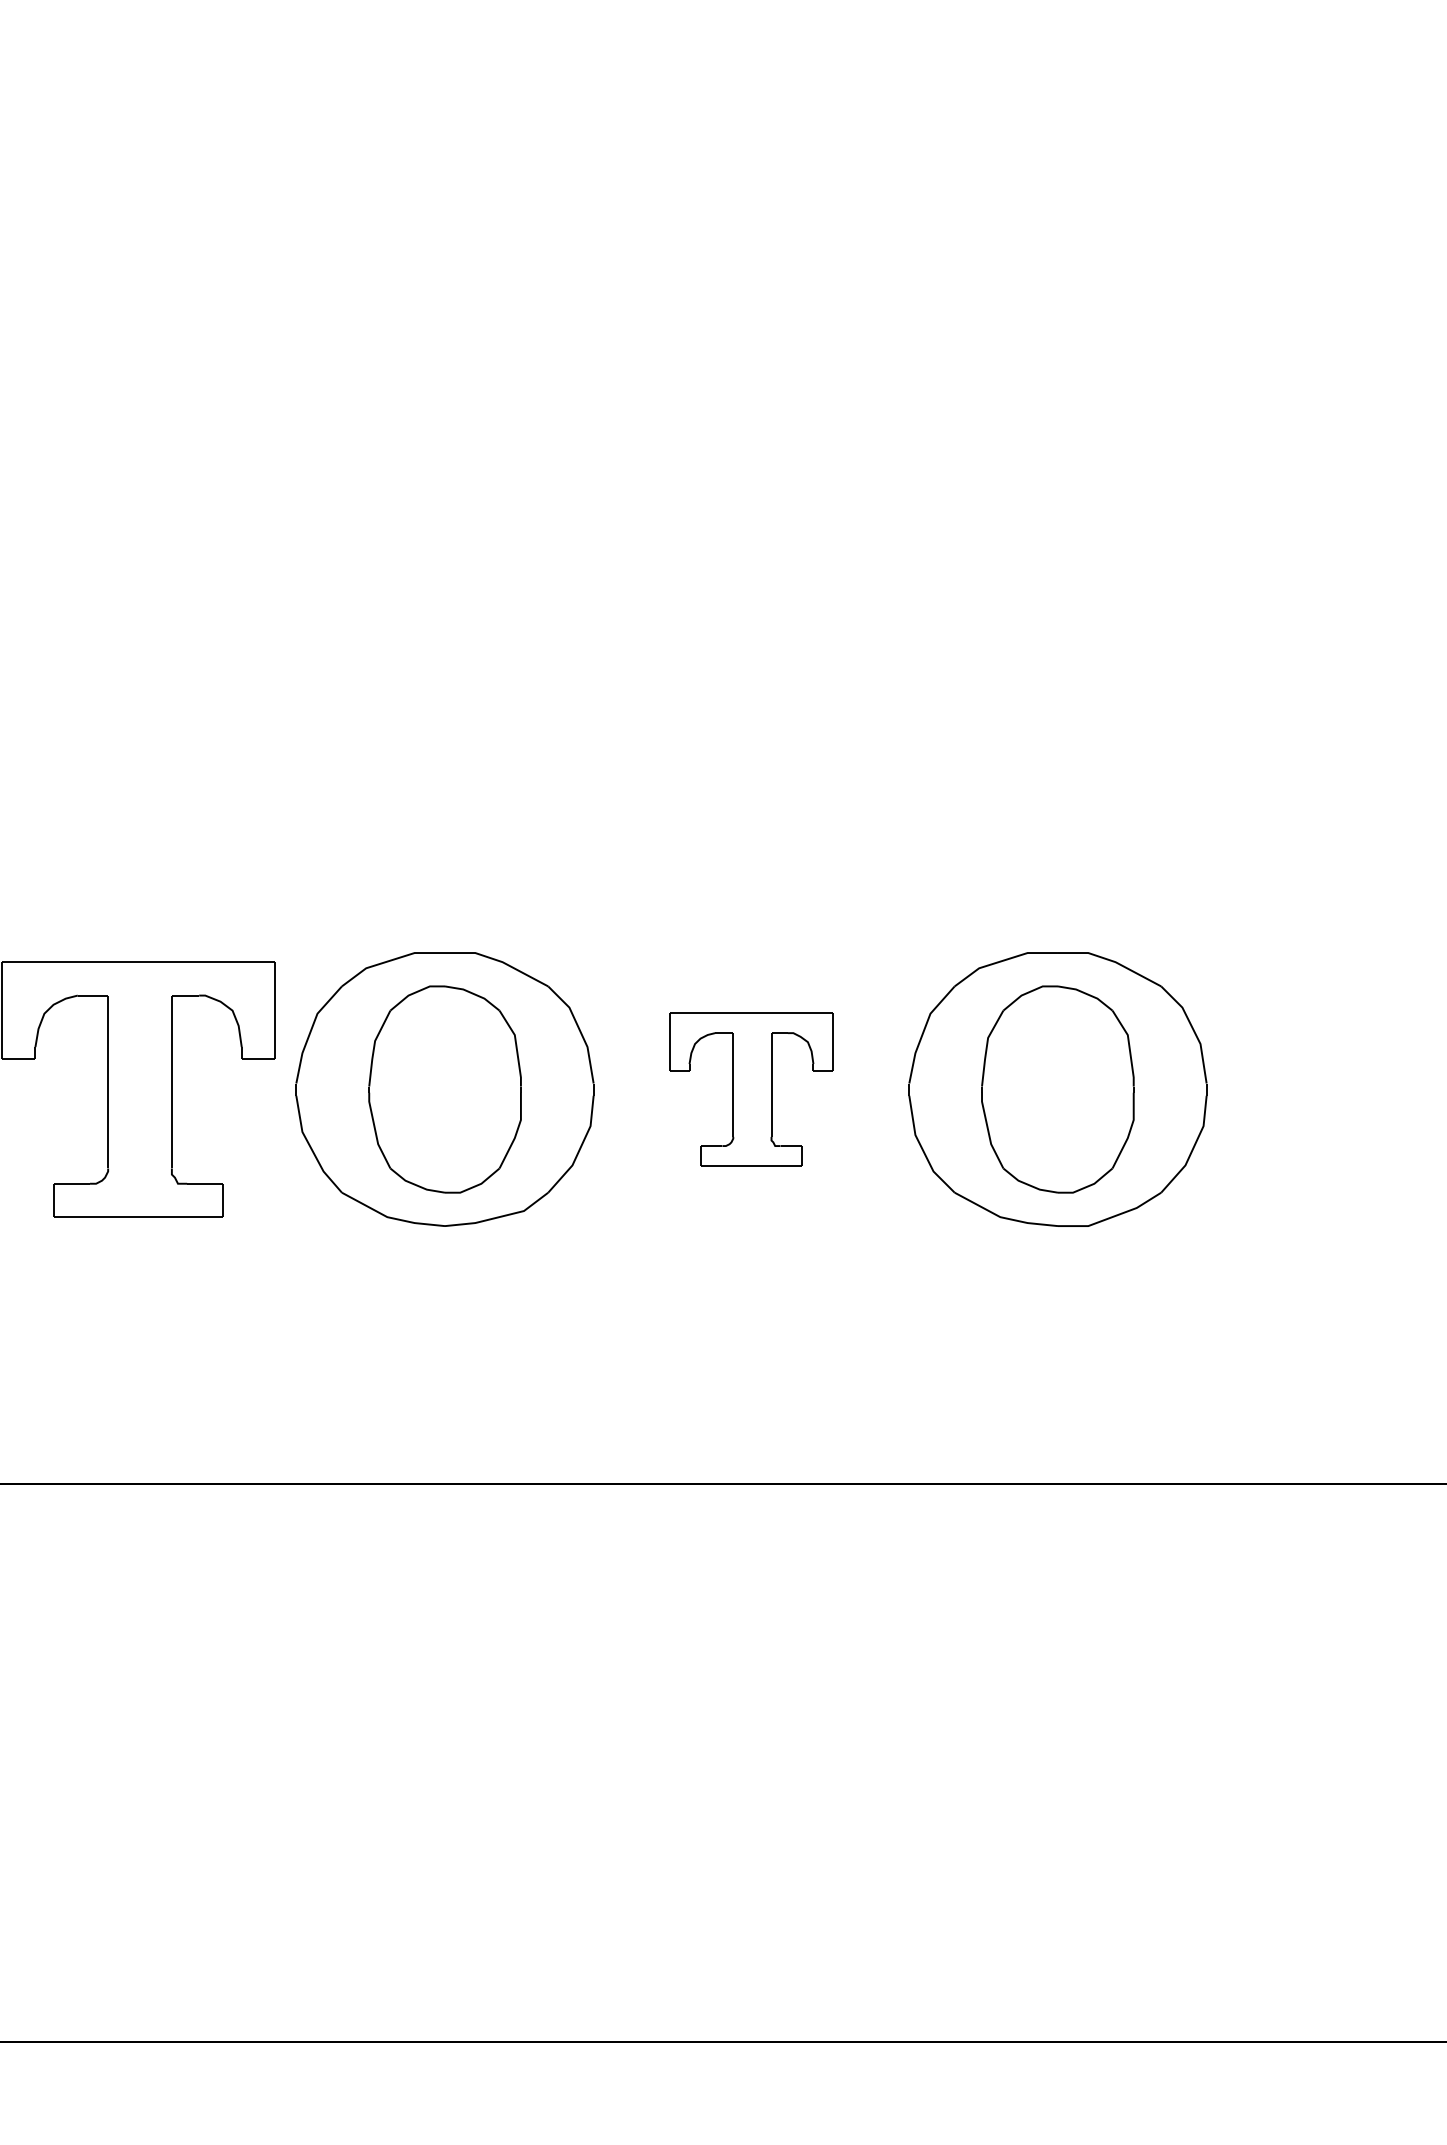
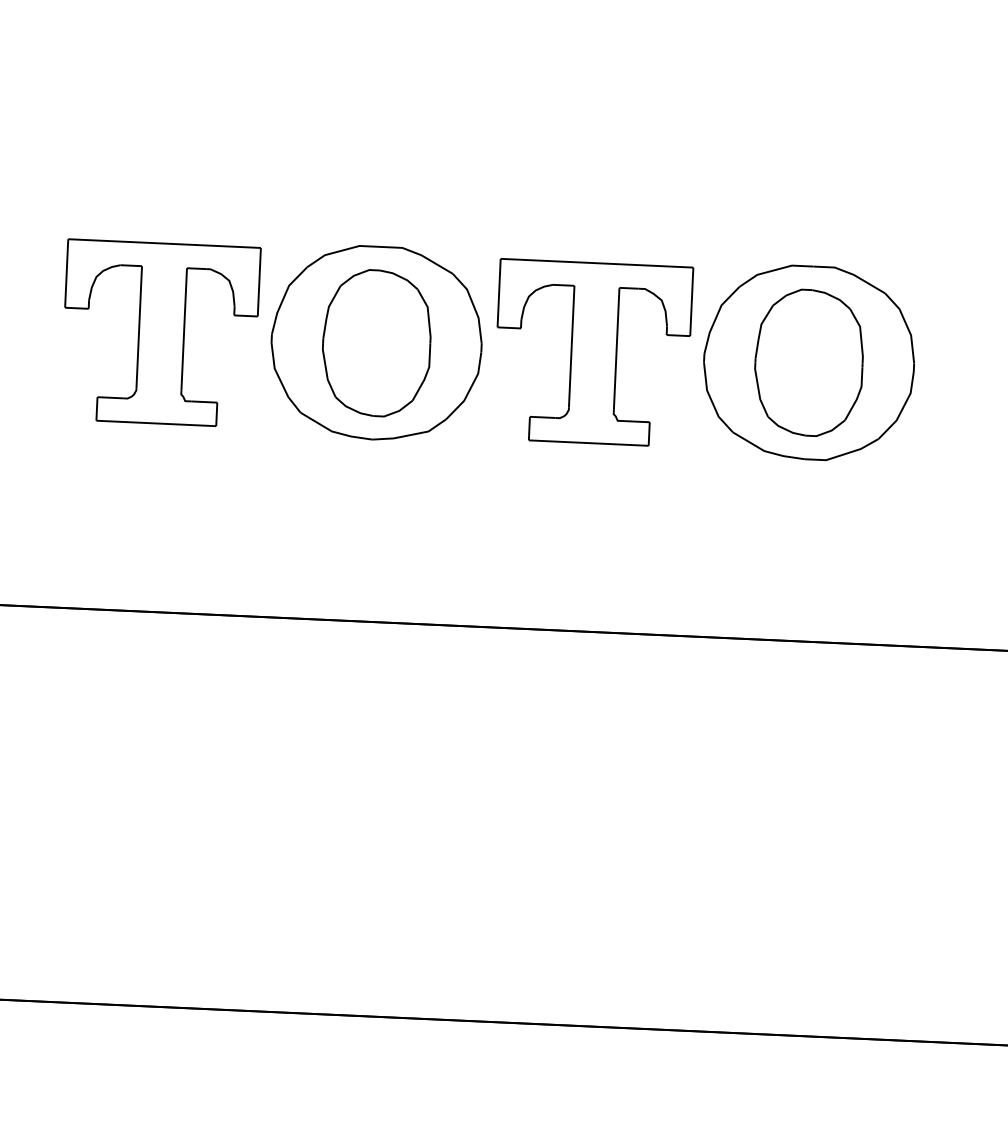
part: (751, 1089) -> (592, 353), size x1.67

